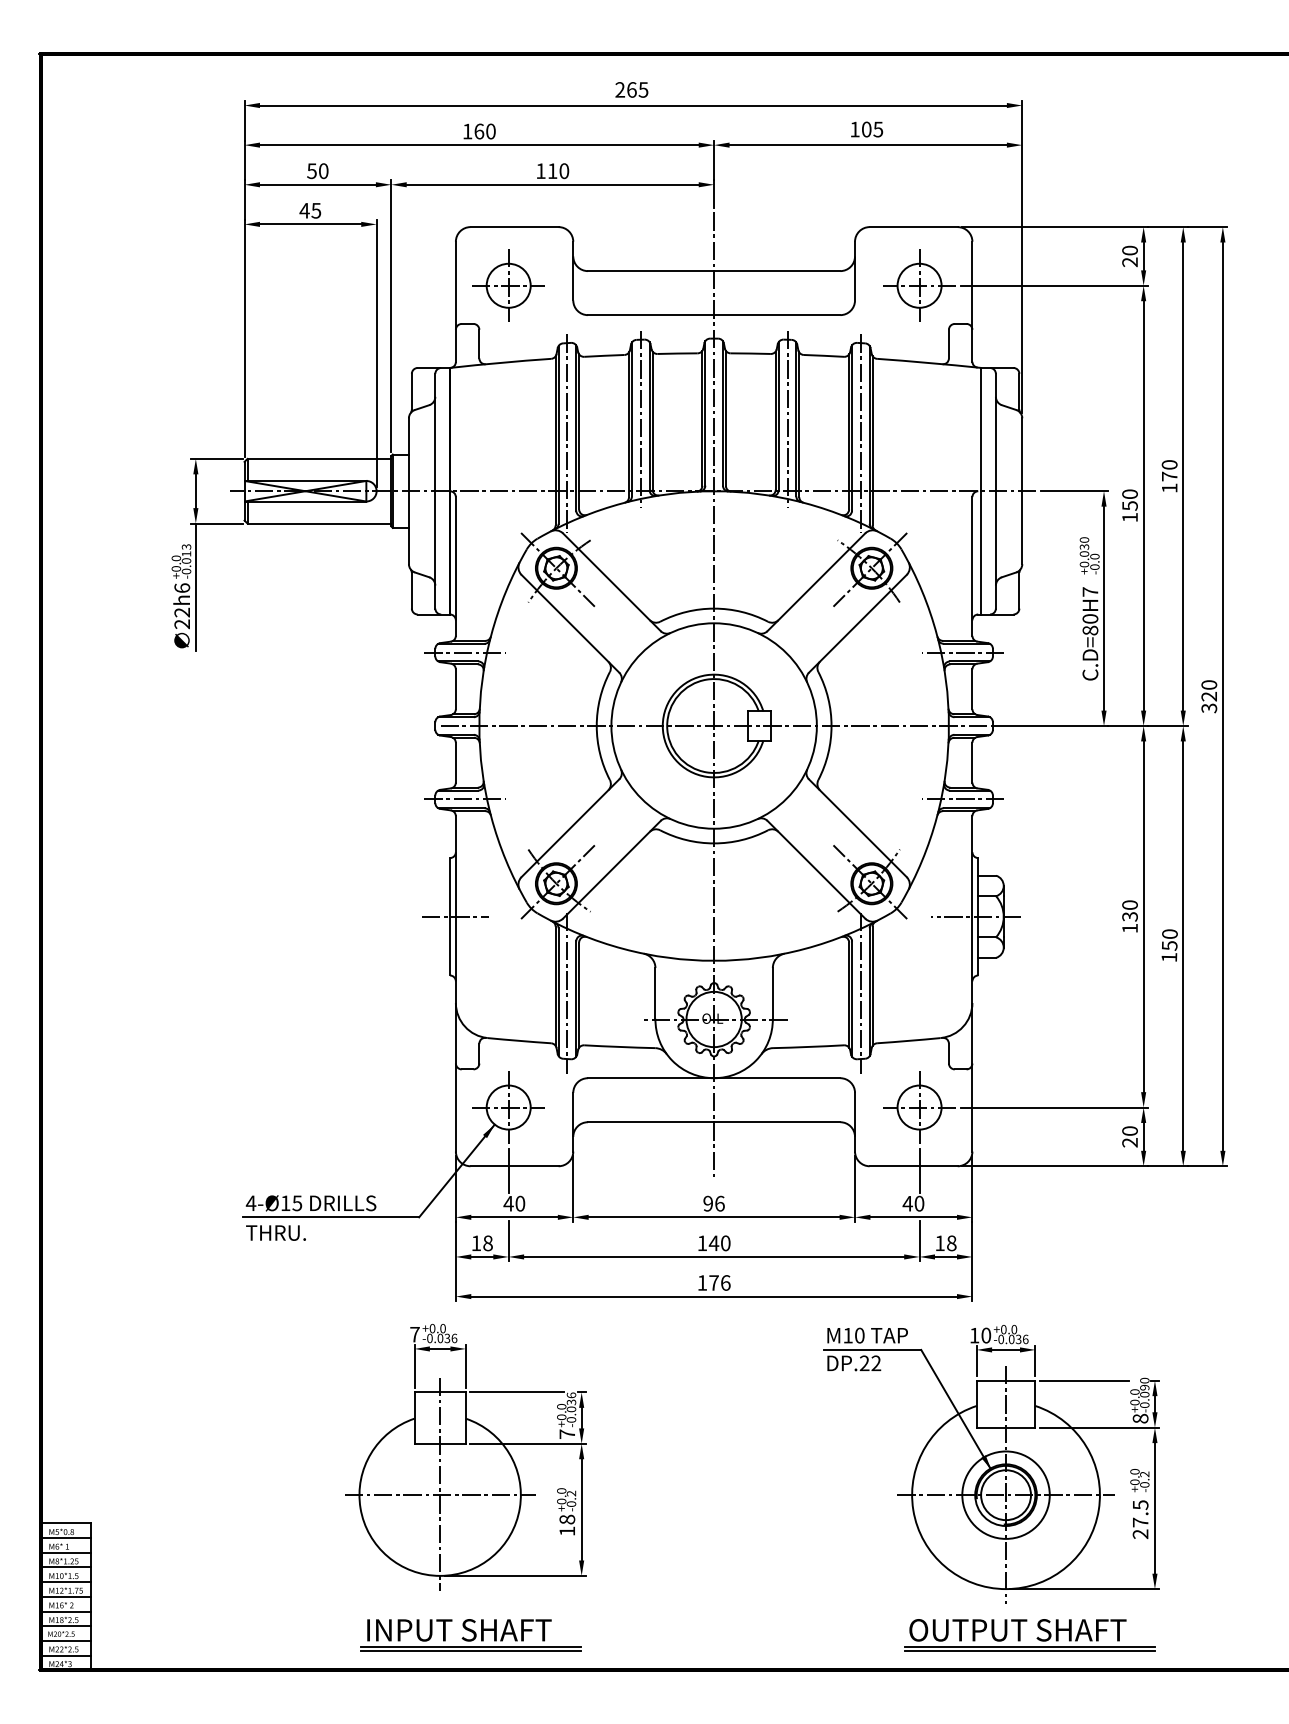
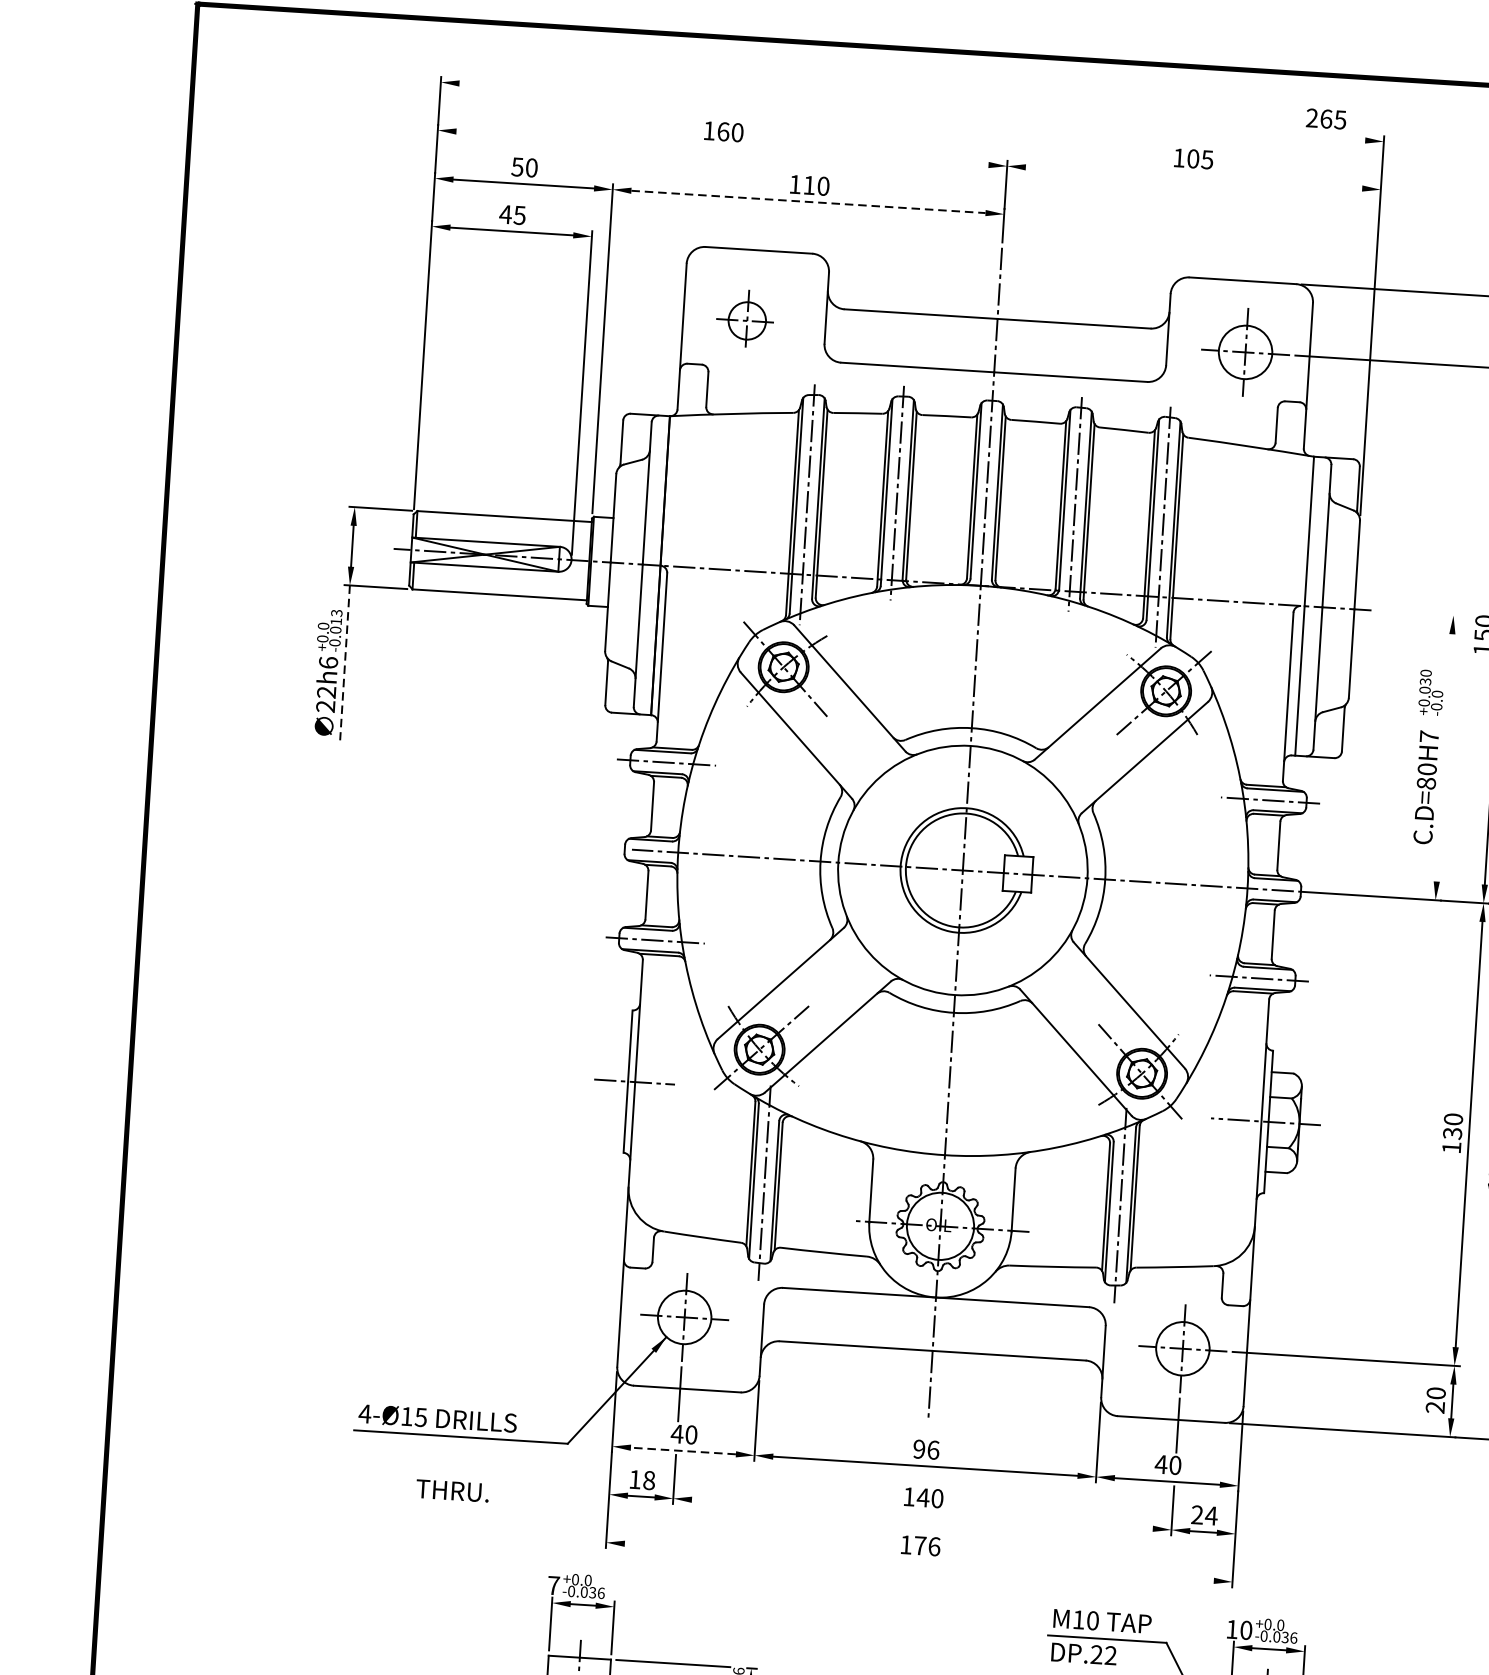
text: (631, 89) -> (1325, 118), moved
line: (632, 105) -> (911, 111), removed
line: (478, 145) -> (721, 148), removed
line: (867, 145) -> (1193, 178), removed
line: (553, 184) -> (809, 201), solid -> dashed
part: (508, 285) -> (747, 320), size x0.7
line: (1074, 491) -> (1417, 613), removed
line: (195, 587) -> (344, 662), solid -> dashed
line: (1104, 608) -> (1445, 757), removed
line: (514, 1217) -> (683, 1451), solid -> dashed
text: (275, 1232) -> (452, 1490), moved
text: (945, 1243) -> (1203, 1515), 18 -> 24
line: (714, 1256) -> (922, 1513), removed
line: (714, 1296) -> (919, 1562), removed

